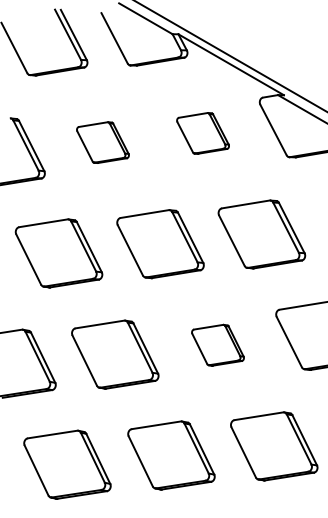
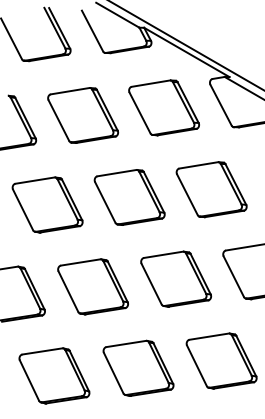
part: (202, 133) -> (163, 108), size x1.67
part: (102, 142) -> (82, 115), size x1.67
part: (217, 345) -> (175, 279), size x1.67

